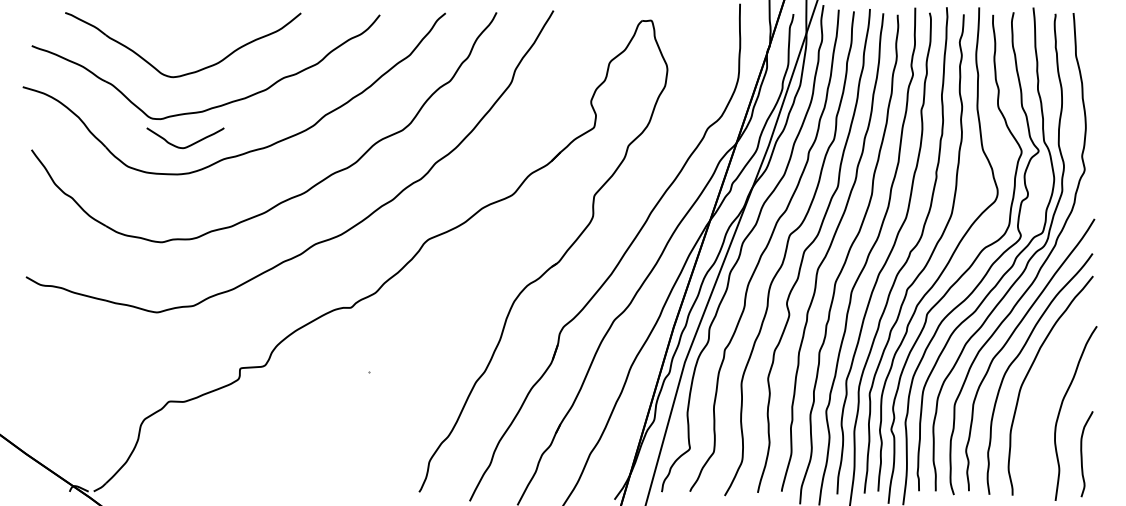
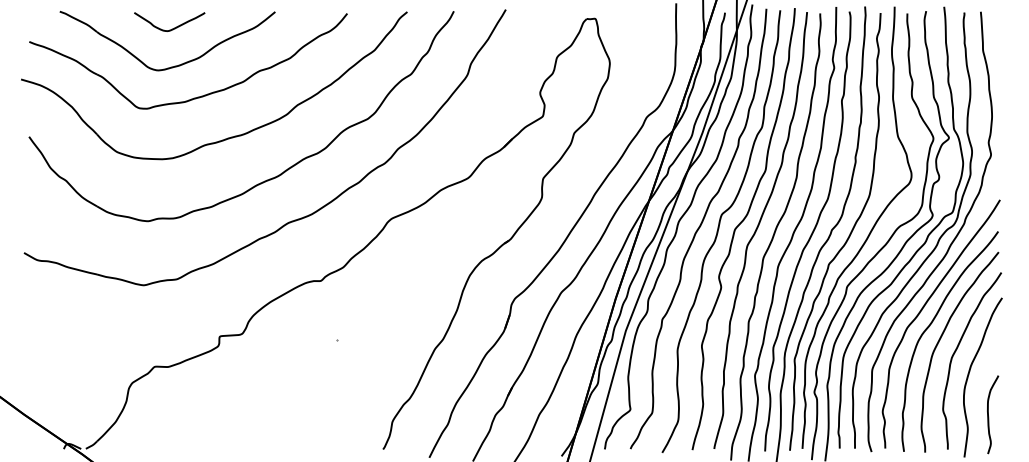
curve: (187, 145) -> (171, 28), moved
curve: (1045, 387) -> (955, 353), added

